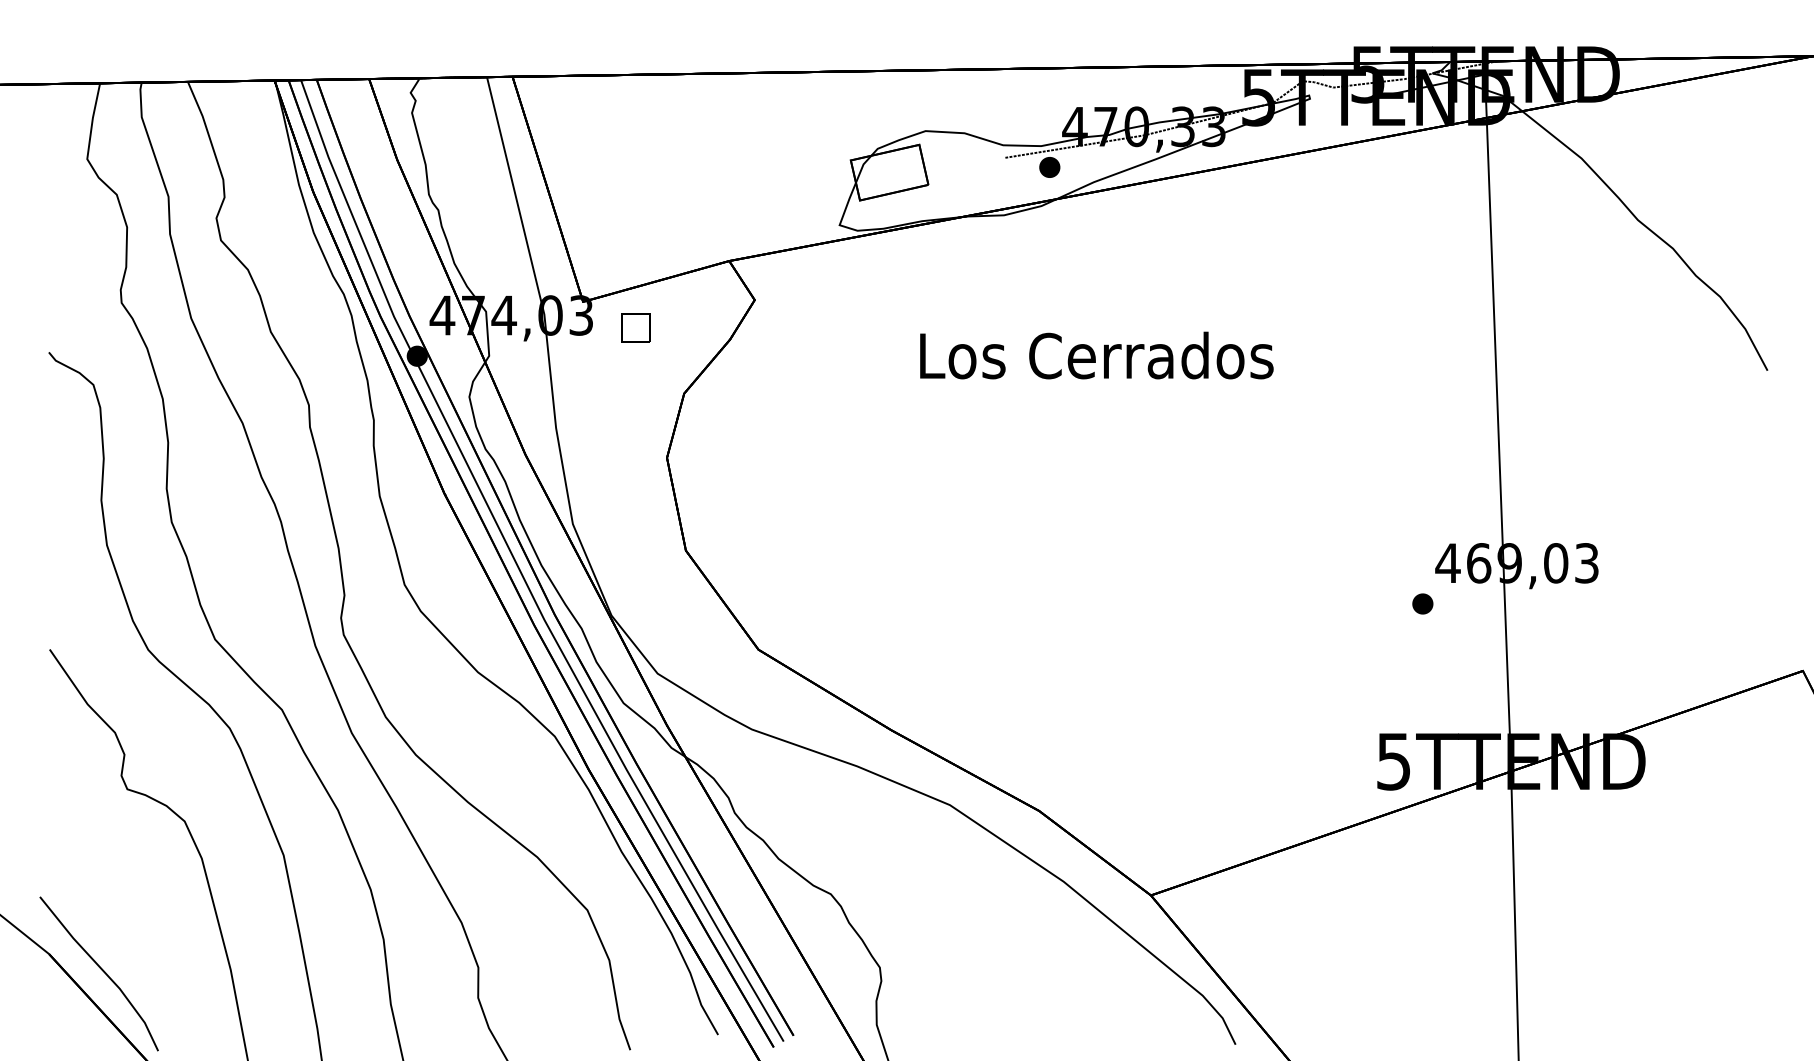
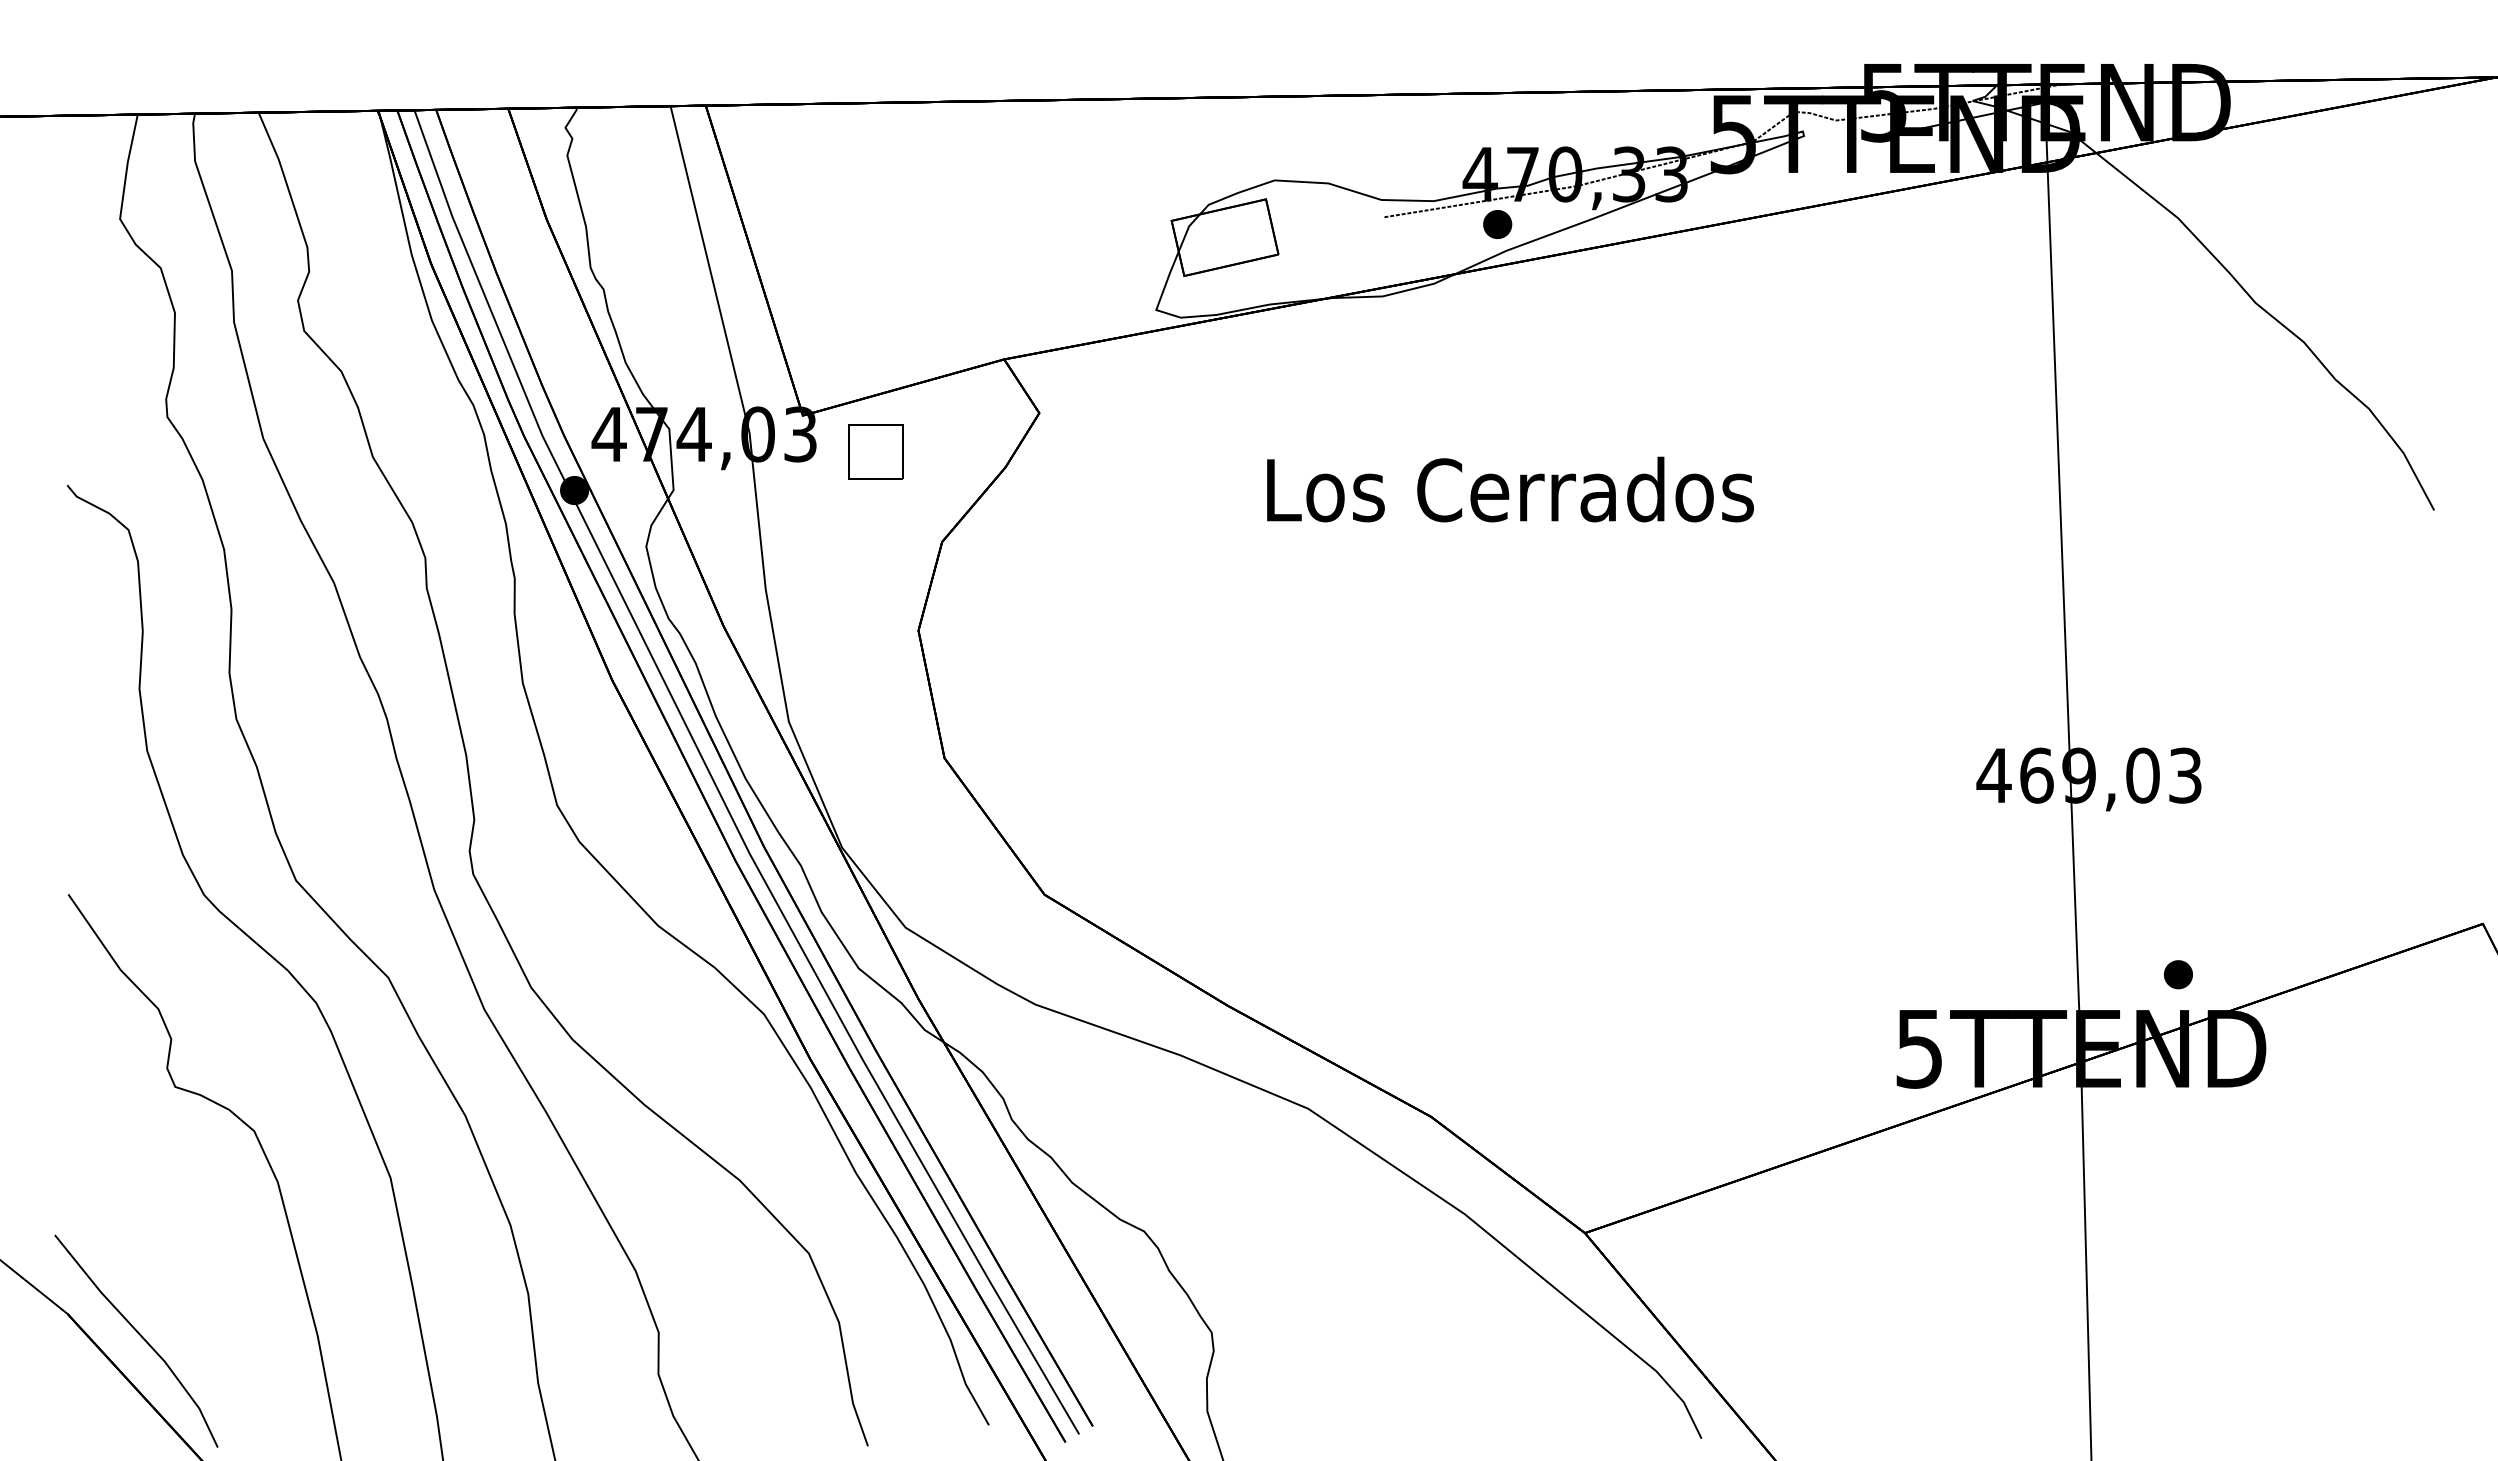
part: (1049, 167) -> (1497, 224), moved
part: (636, 327) -> (876, 451), size x1.4
part: (1422, 603) -> (2178, 974), moved

